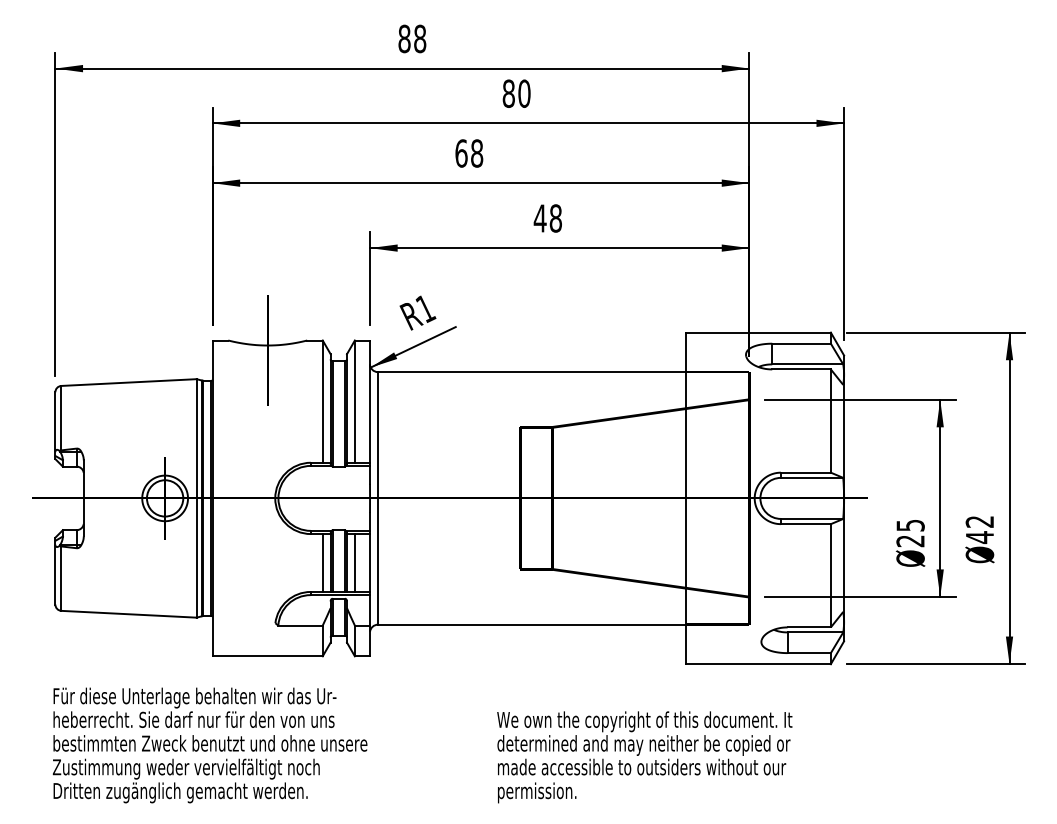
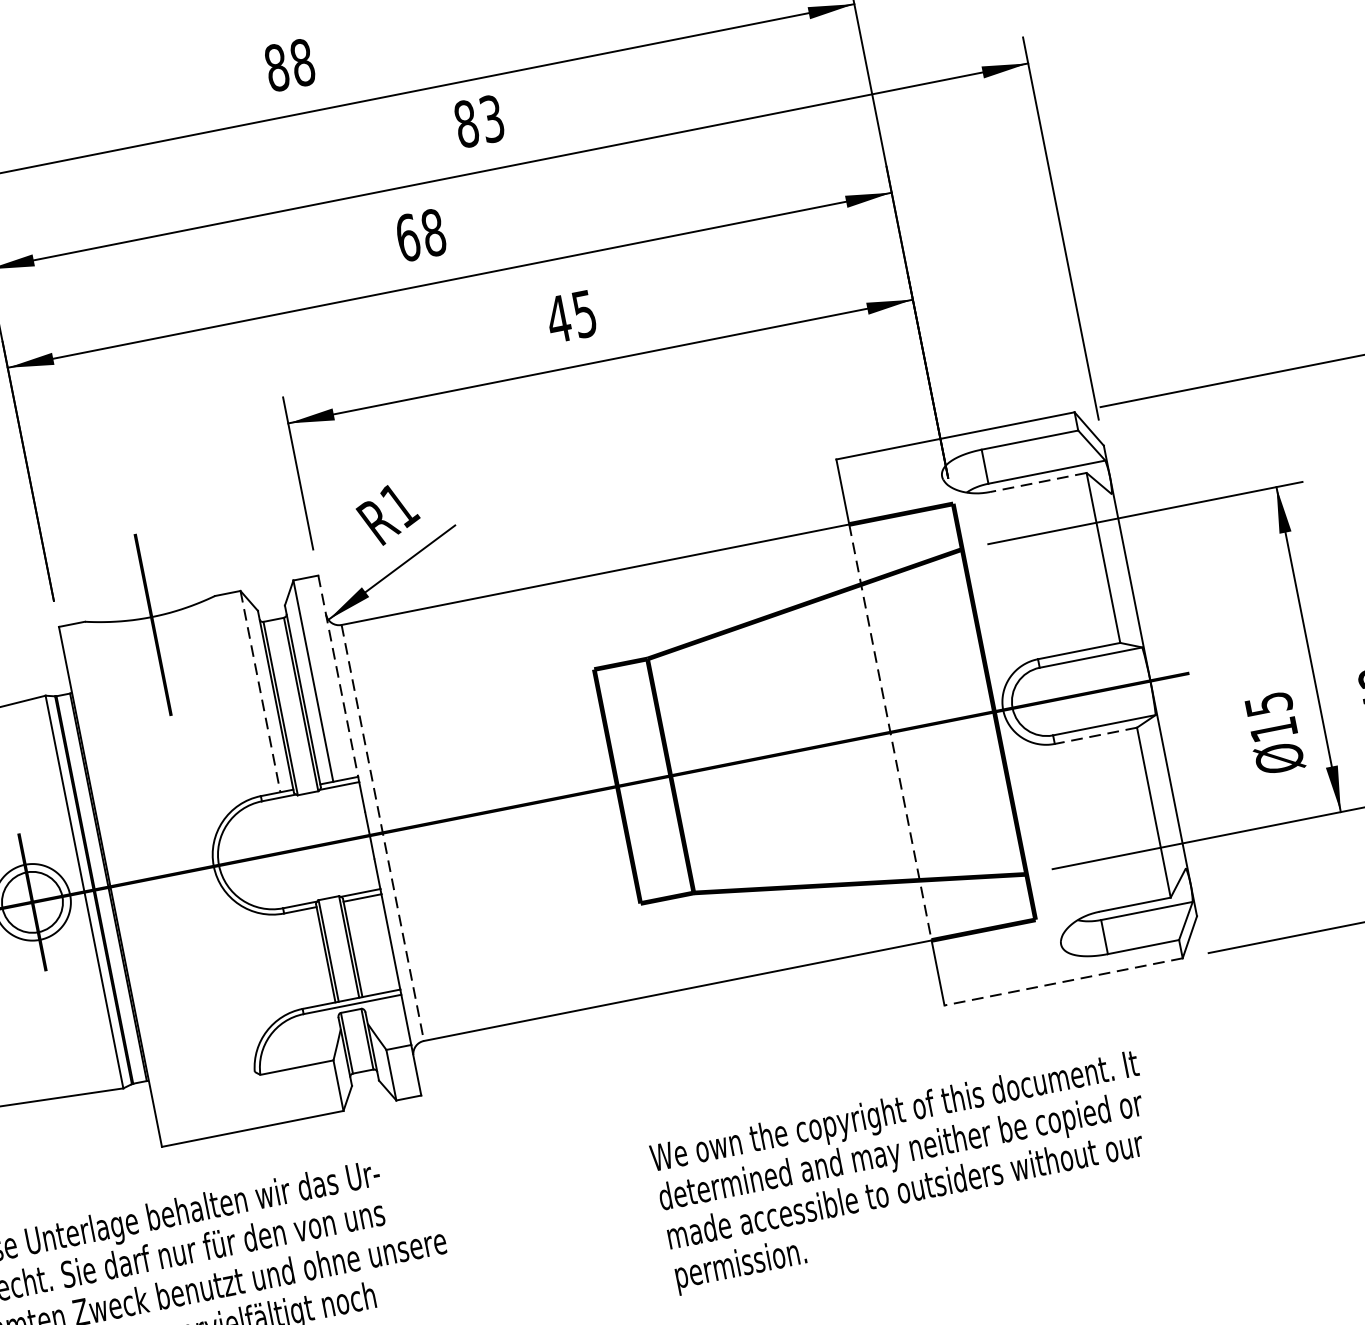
text: (524, 93) -> (492, 118), 80 -> 83
text: (555, 218) -> (583, 314), 48 -> 45
line: (801, 369) -> (1038, 482), solid -> dashed
line: (322, 402) -> (260, 693), solid -> dashed
line: (370, 402) -> (339, 677), solid -> dashed
line: (377, 498) -> (382, 833), solid -> dashed
line: (686, 498) -> (890, 732), solid -> dashed
line: (805, 524) -> (1095, 736), solid -> dashed
text: (910, 541) -> (1273, 730), 25 -> 15
line: (322, 562) -> (312, 956), removed
line: (354, 562) -> (365, 946), removed
line: (758, 664) -> (1063, 982), solid -> dashed

